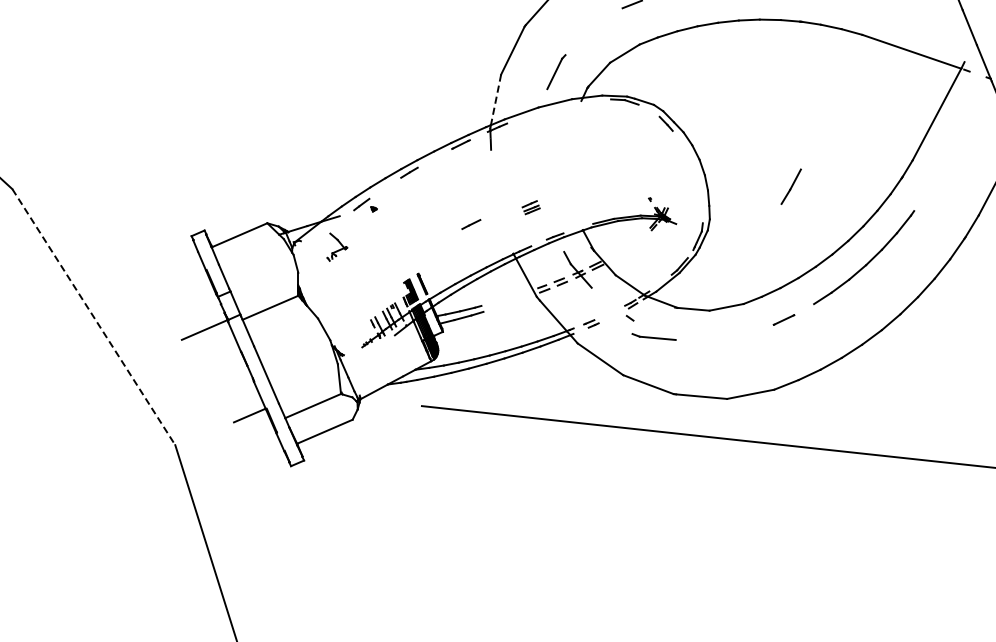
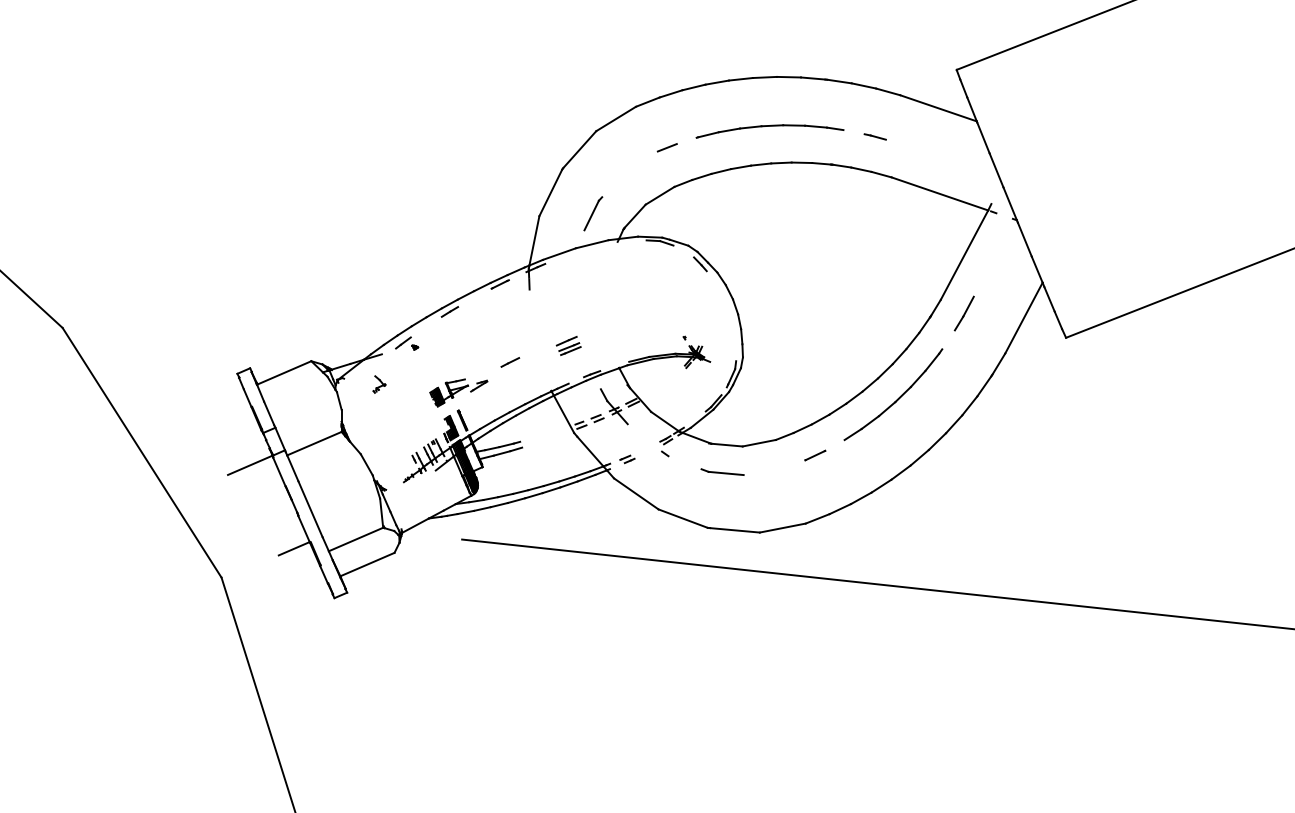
line: (496, 100) -> (534, 241), dashed -> solid
line: (790, 186) -> (963, 313), moved
part: (530, 207) -> (568, 345), size x1.43
part: (337, 247) -> (379, 384), size x0.62
part: (418, 255) -> (458, 392), added
line: (94, 317) -> (142, 453), dashed -> solid
part: (654, 336) -> (722, 471), moved

